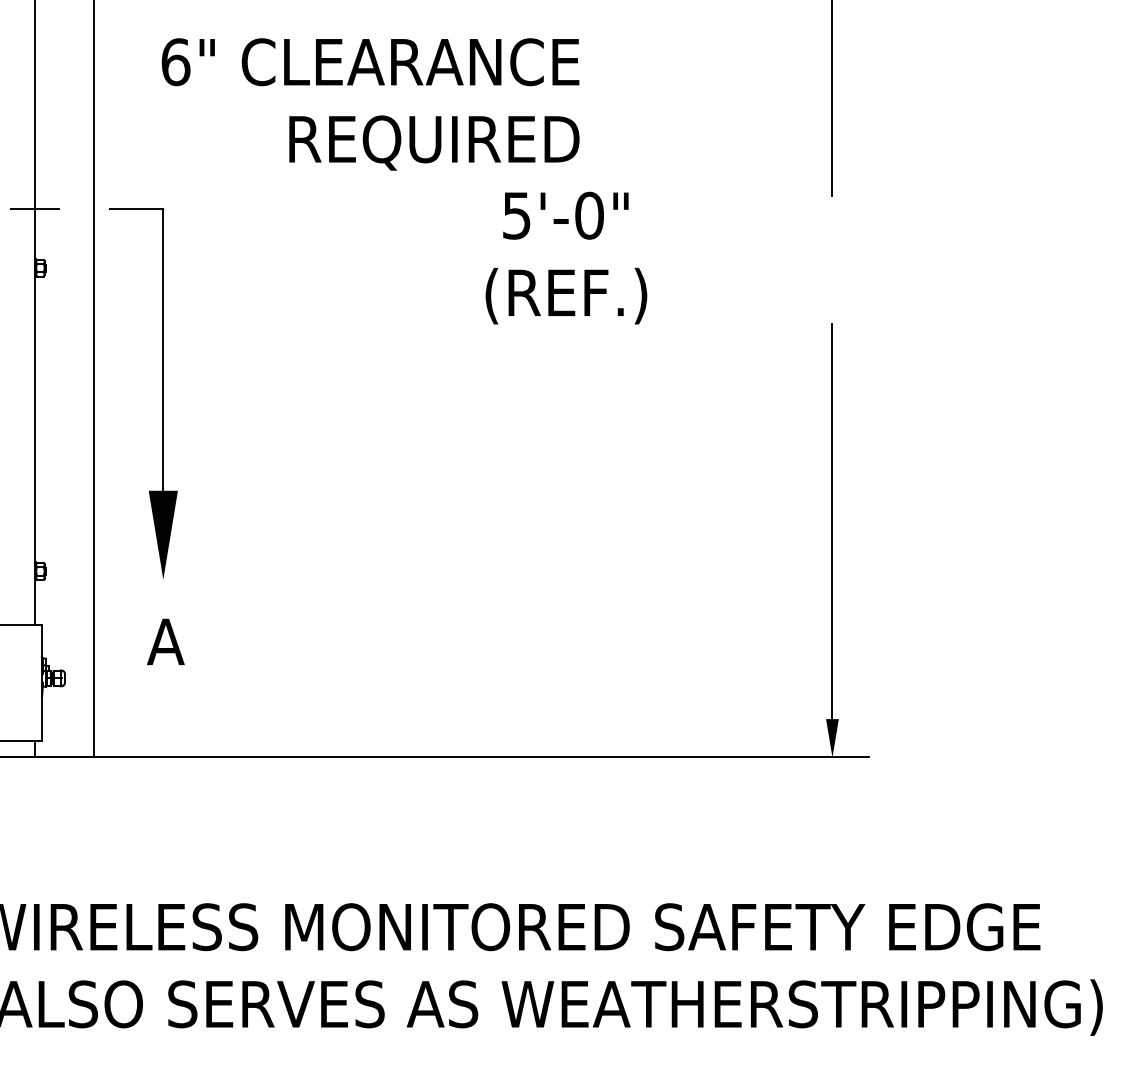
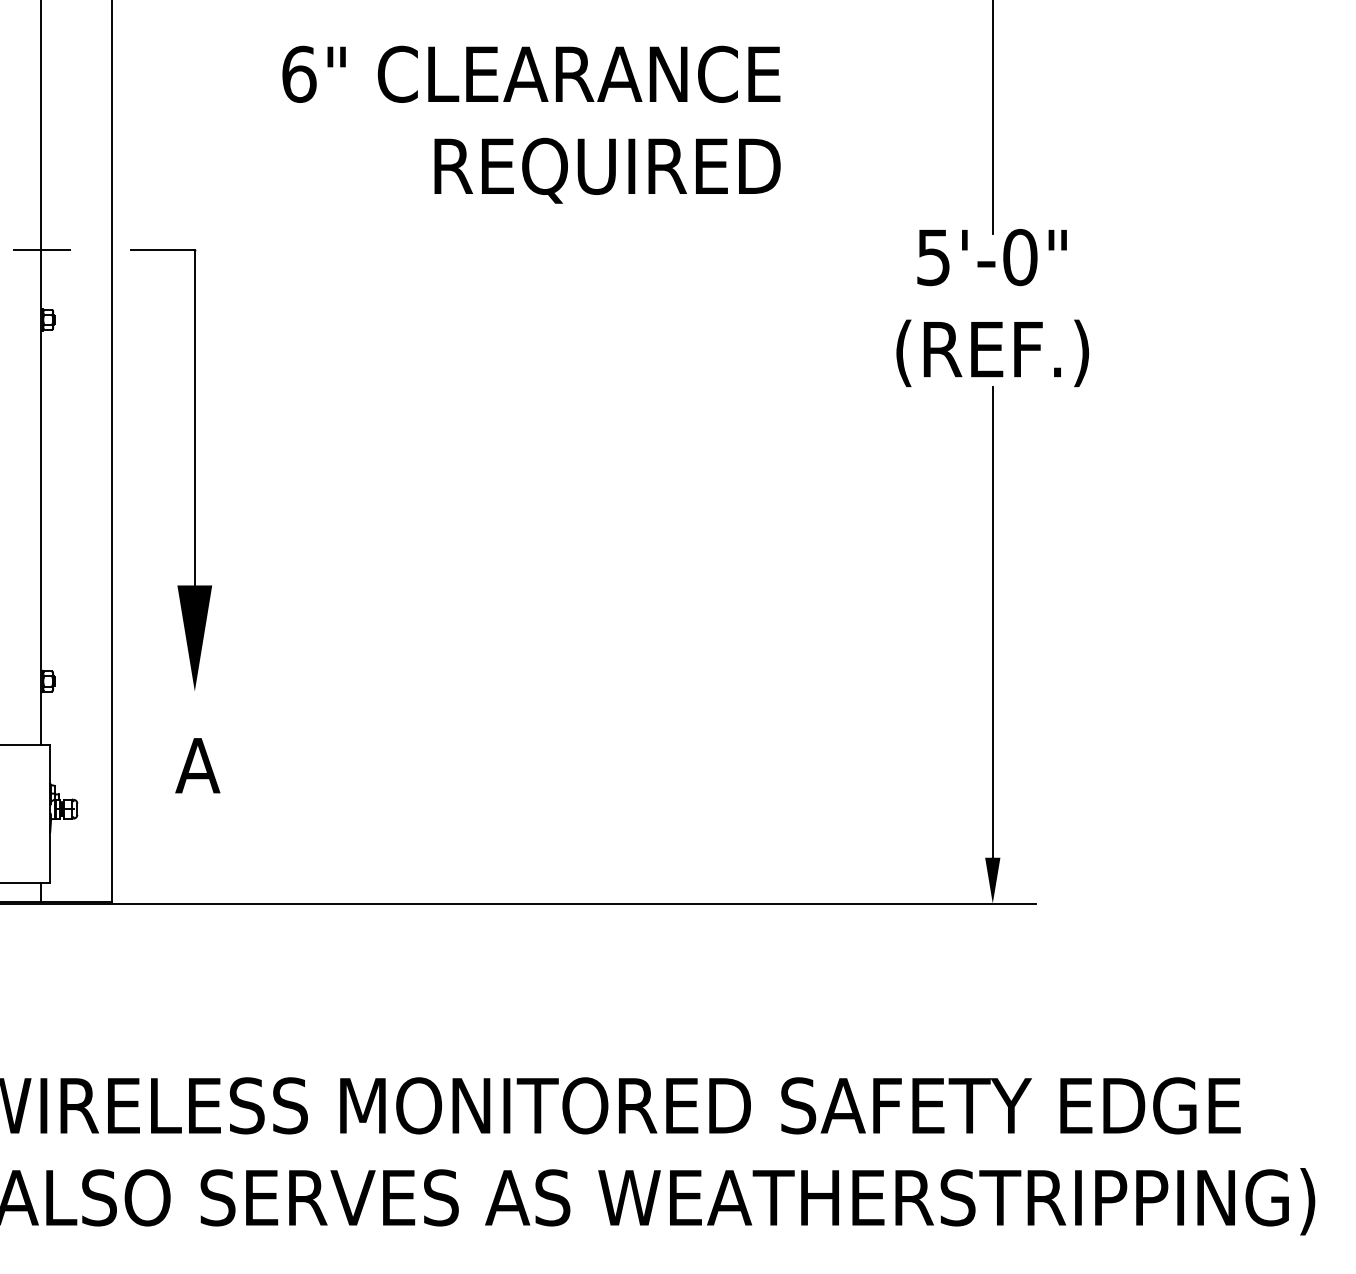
text: (370, 104) -> (531, 124), moved
text: (566, 257) -> (992, 307), moved

